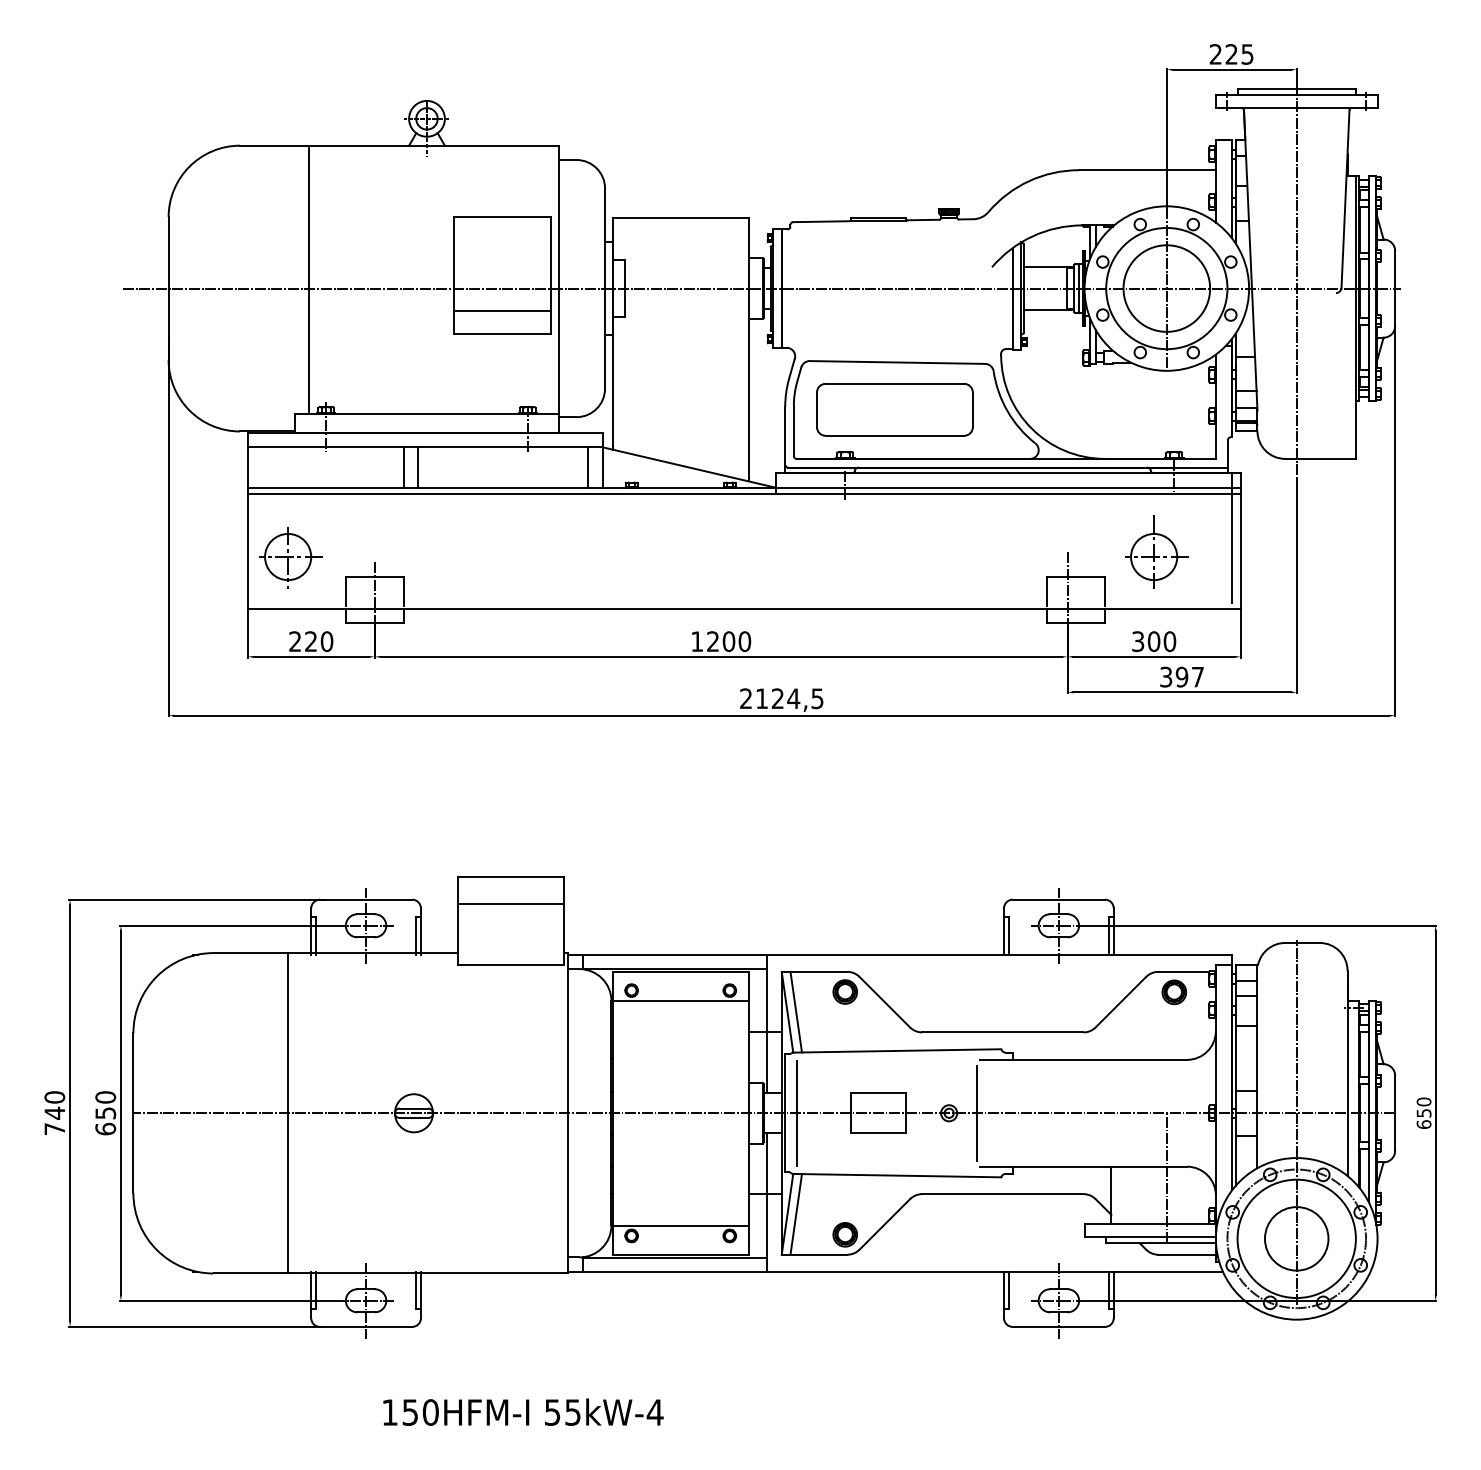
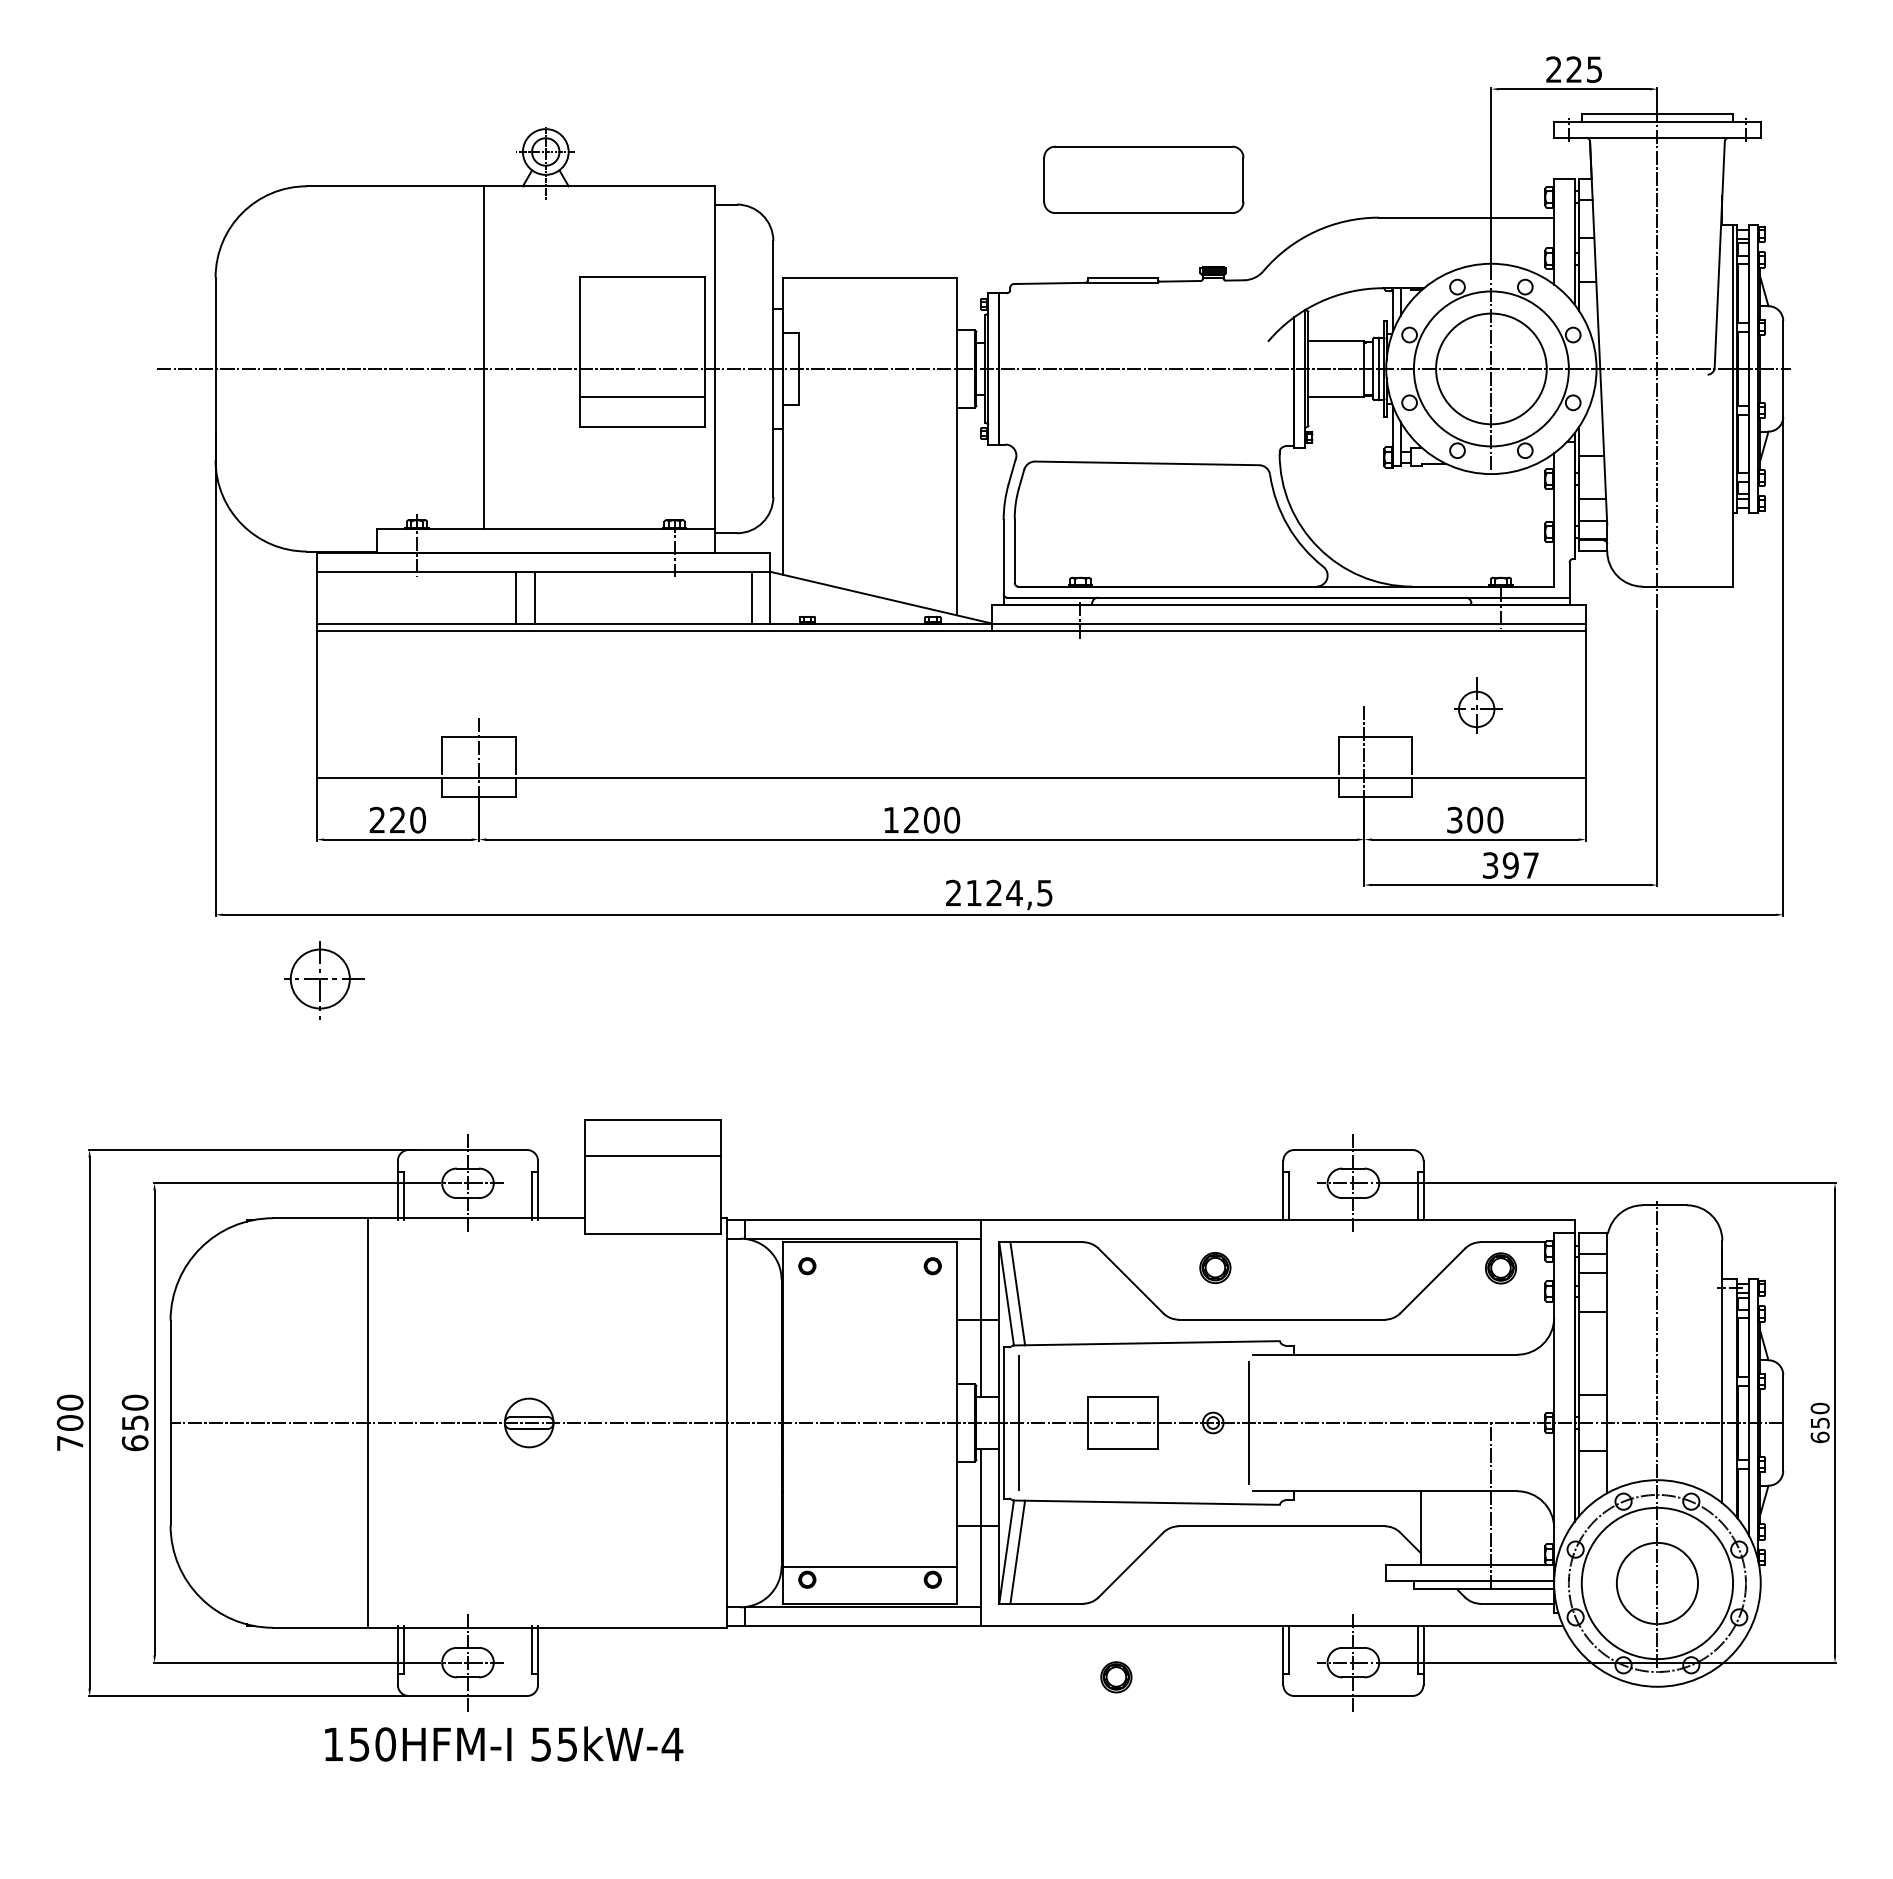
line: (309, 279) -> (484, 357), moved
part: (894, 409) -> (1143, 179), moved
line: (1231, 538) -> (1574, 688), removed
part: (1156, 551) -> (1478, 705), size x0.6
part: (291, 558) -> (324, 980), moved
part: (845, 992) -> (1215, 1268), moved
line: (680, 1001) -> (869, 1279), removed
text: (54, 1112) -> (69, 1422), 740 -> 700
part: (845, 1234) -> (1116, 1677), moved
text: (523, 1411) -> (504, 1743), moved

